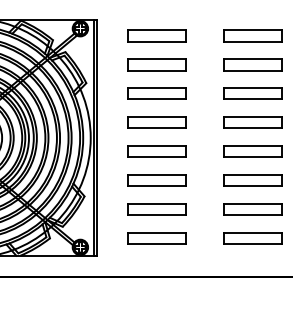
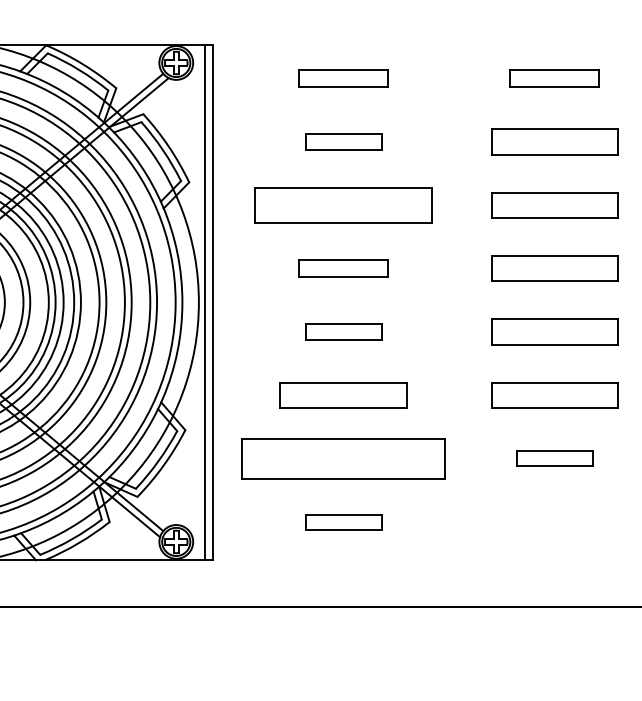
part: (156, 35) -> (342, 77), size x0.7
part: (252, 35) -> (553, 77), size x0.7
part: (156, 64) -> (342, 141), size x0.6
part: (156, 93) -> (342, 204), size x1.4
part: (156, 122) -> (342, 268), size x0.7
part: (156, 151) -> (342, 331), size x0.6
part: (156, 209) -> (342, 458), size x1.6
part: (252, 209) -> (553, 458), size x0.6
part: (156, 238) -> (342, 522), size x0.6
part: (252, 238) -> (553, 522), removed

